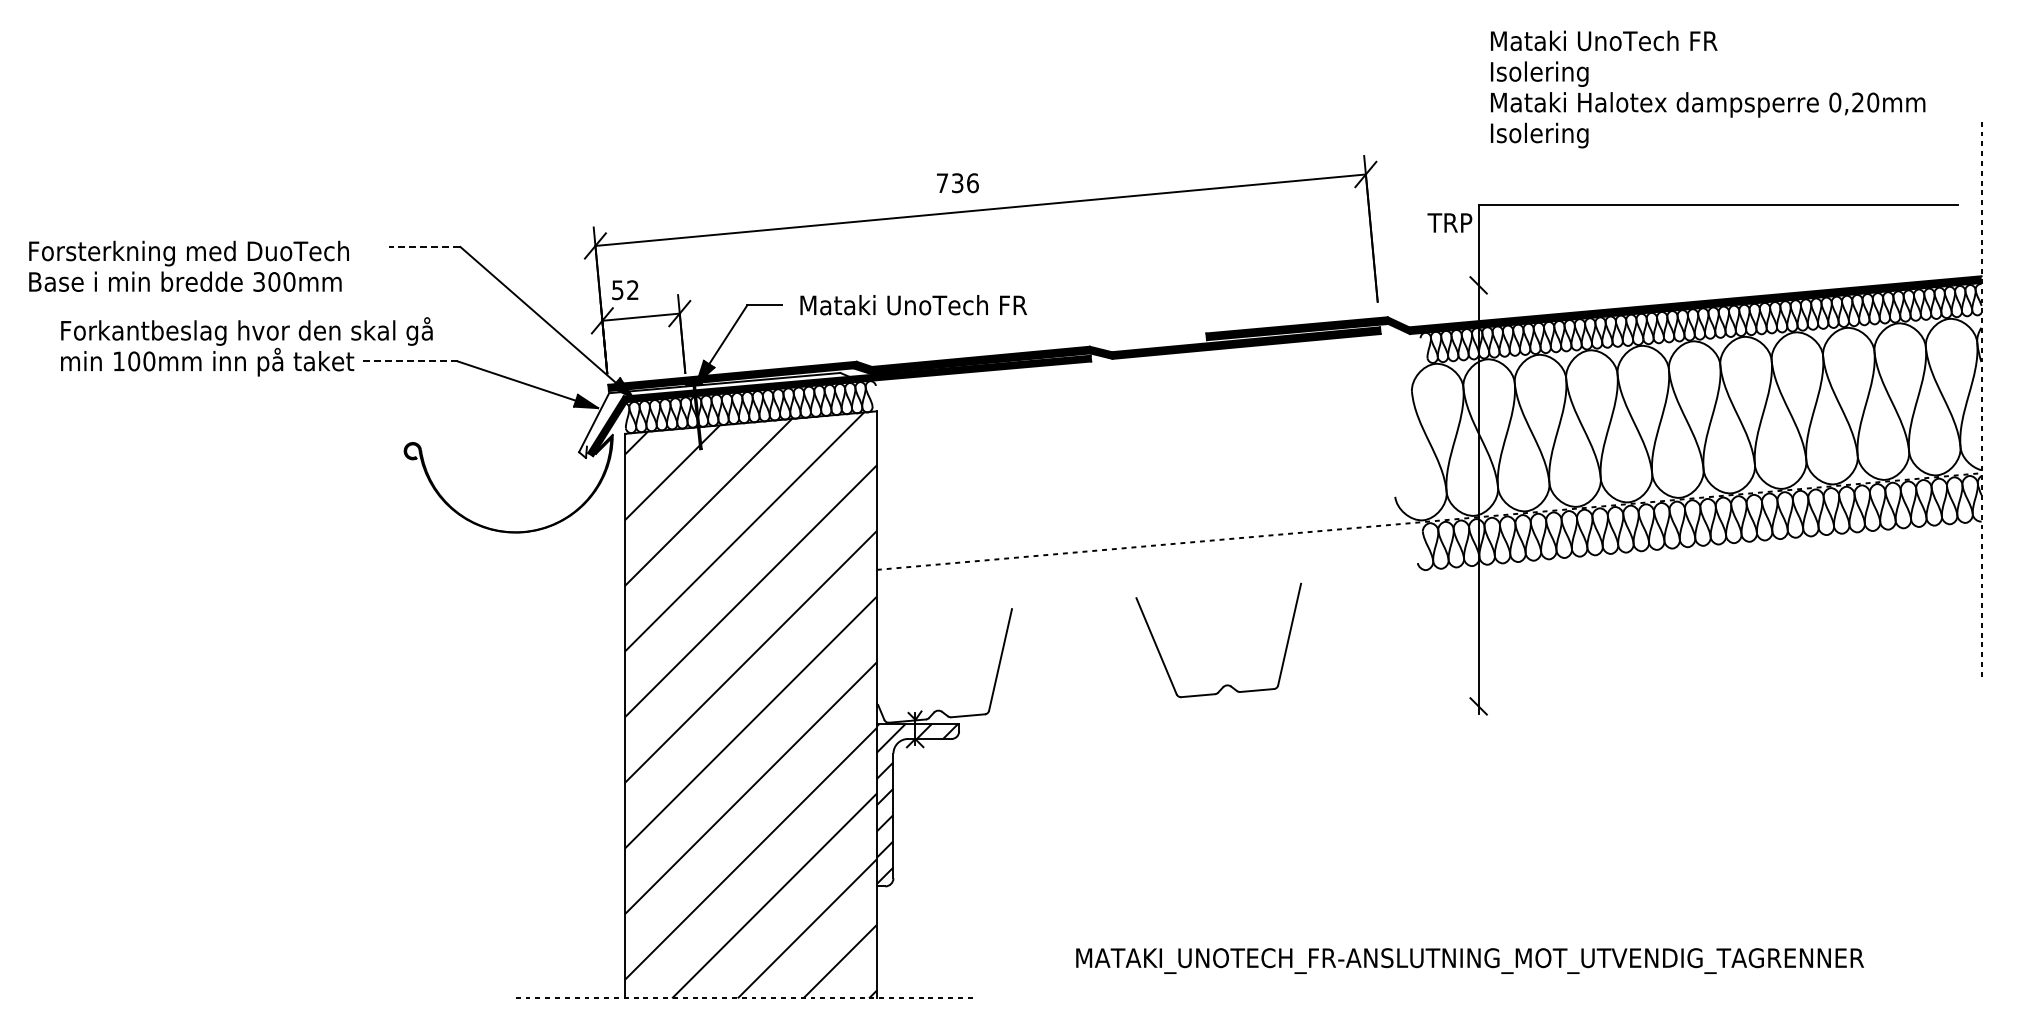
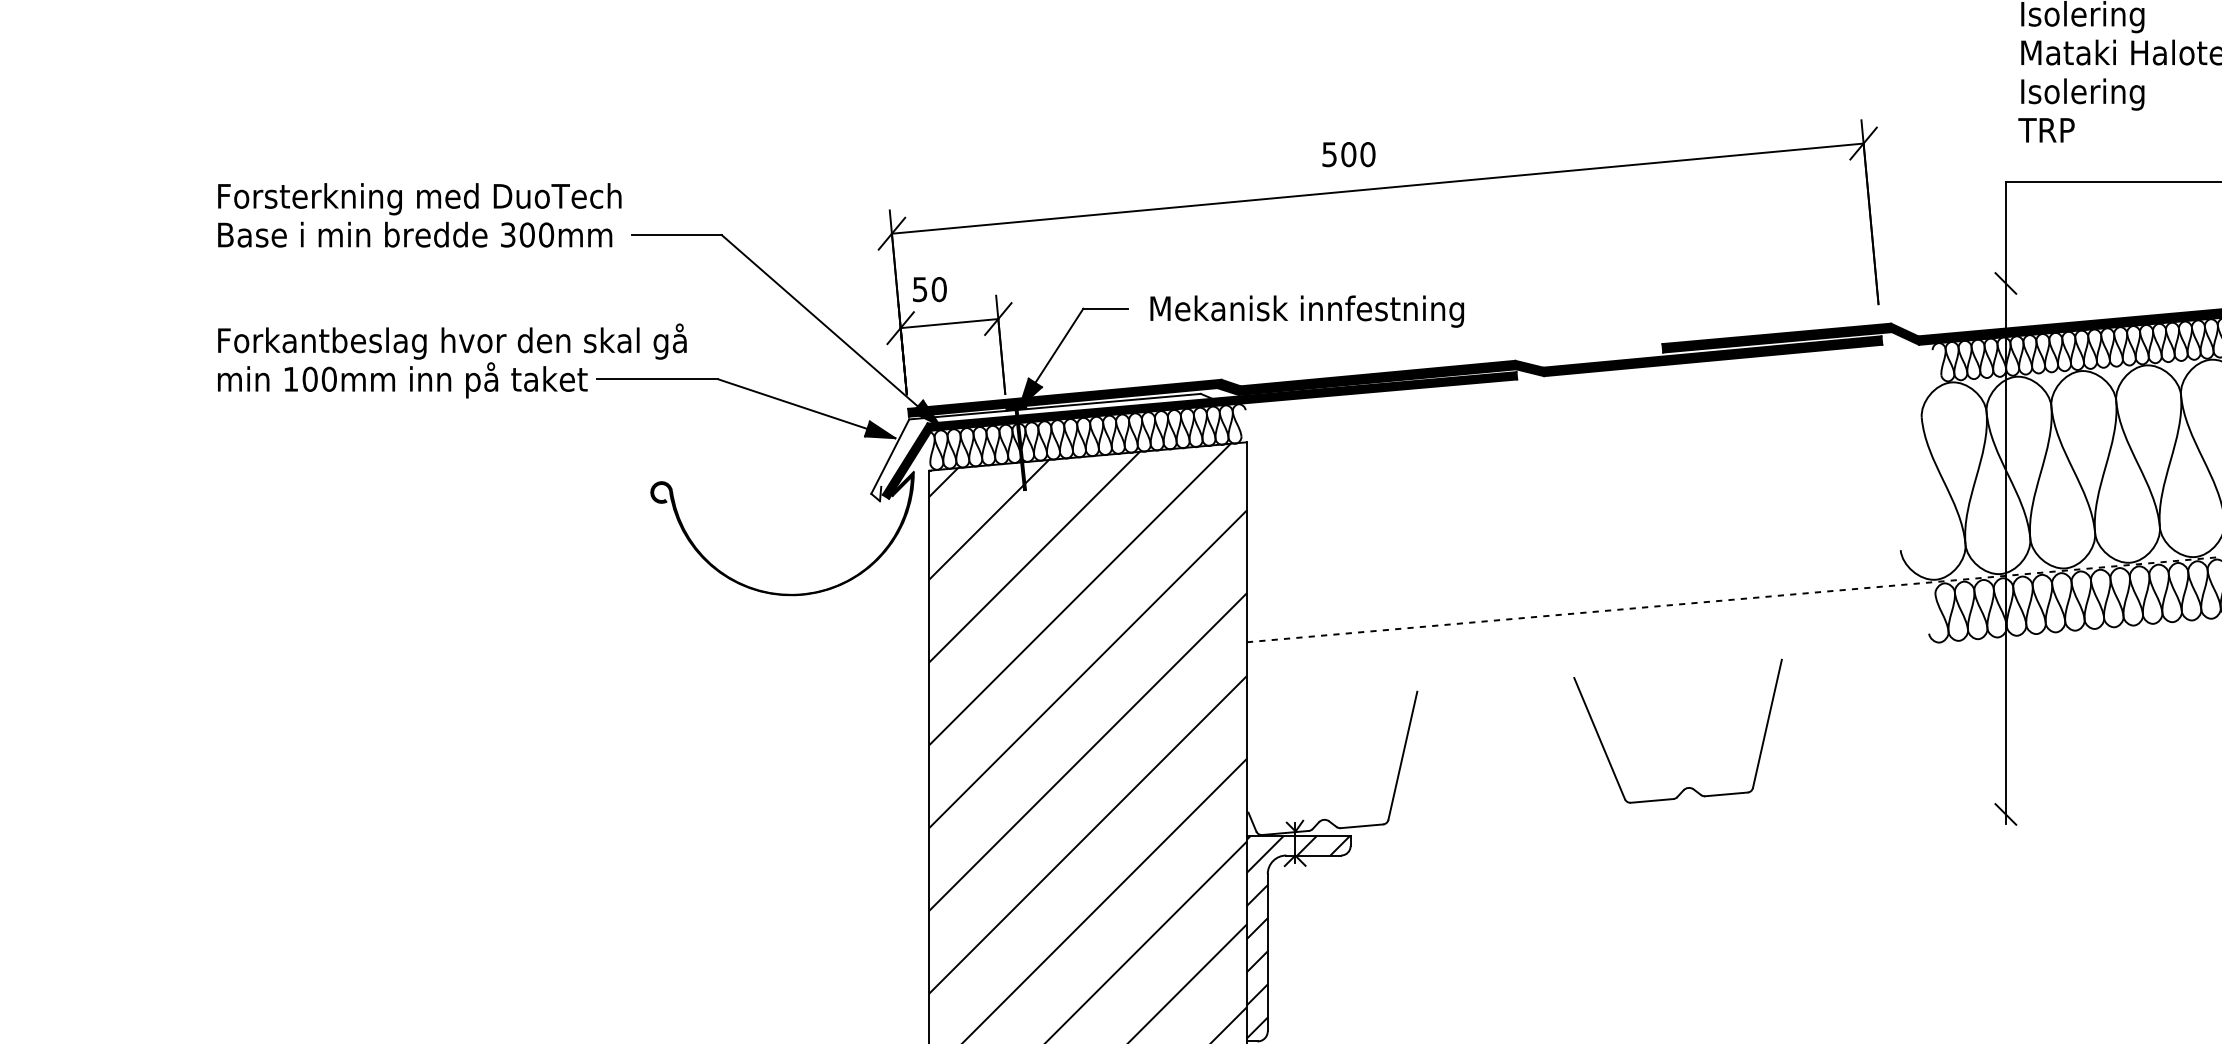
text: (957, 183) -> (1348, 154), 736 -> 500
text: (1449, 222) -> (2046, 129), moved
line: (424, 247) -> (676, 235), dashed -> solid
text: (188, 265) -> (419, 214), moved
text: (632, 290) -> (938, 289), 52 -> 50
text: (934, 307) -> (1319, 311), Mataki UnoTech FR -> Mekanisk innfestning
line: (409, 361) -> (657, 379), dashed -> solid

